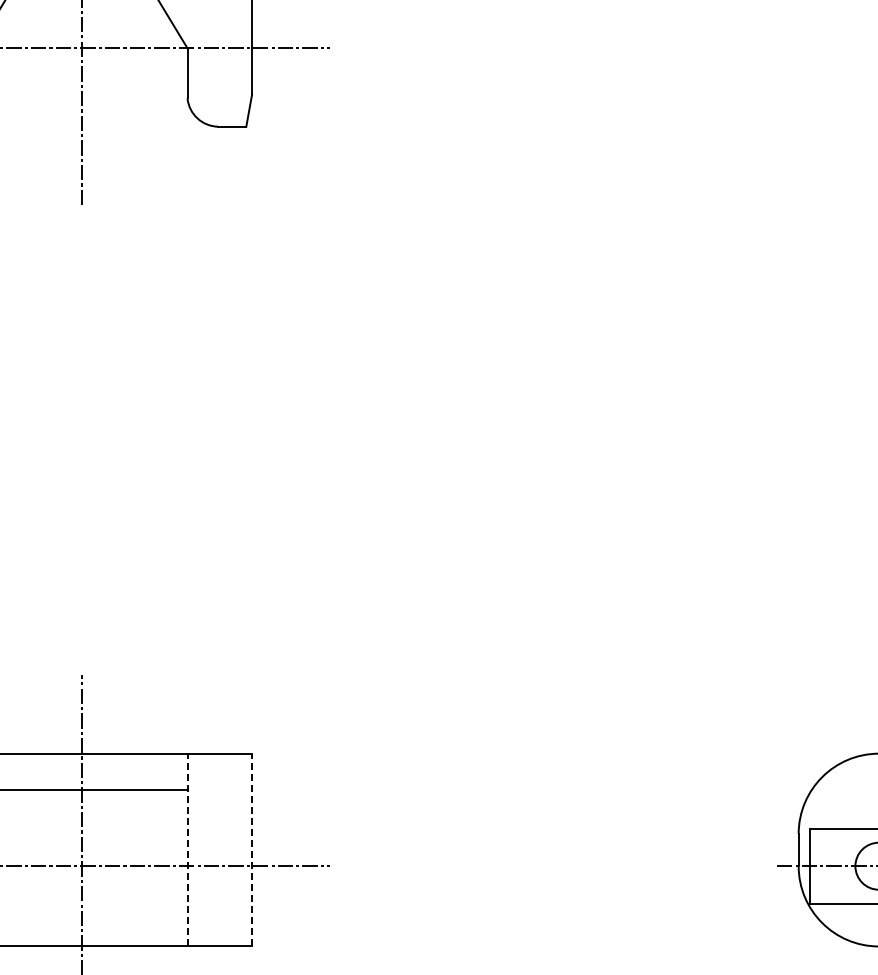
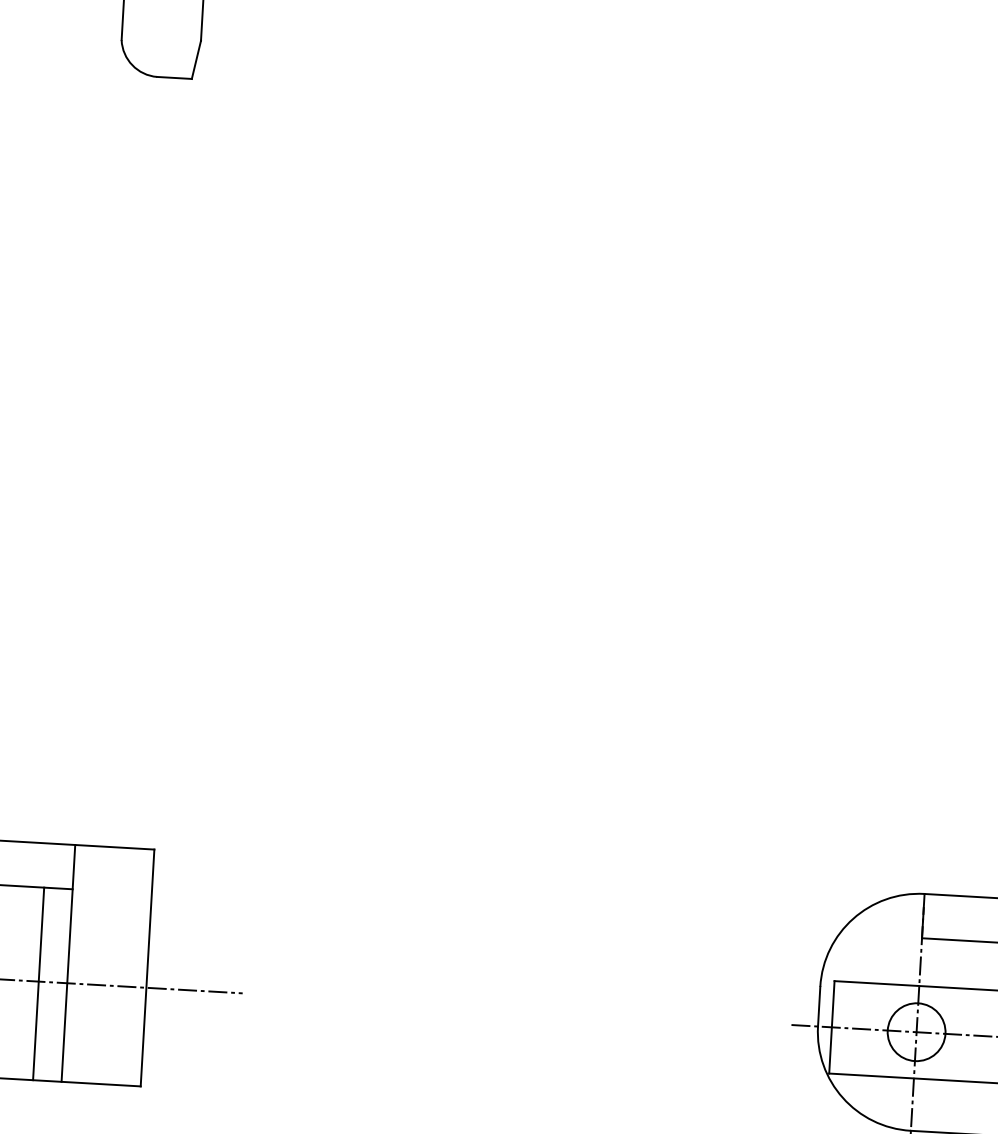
line: (187, 849) -> (68, 962), dashed -> solid
line: (251, 849) -> (147, 967), dashed -> solid
line: (164, 867) -> (38, 983), added

